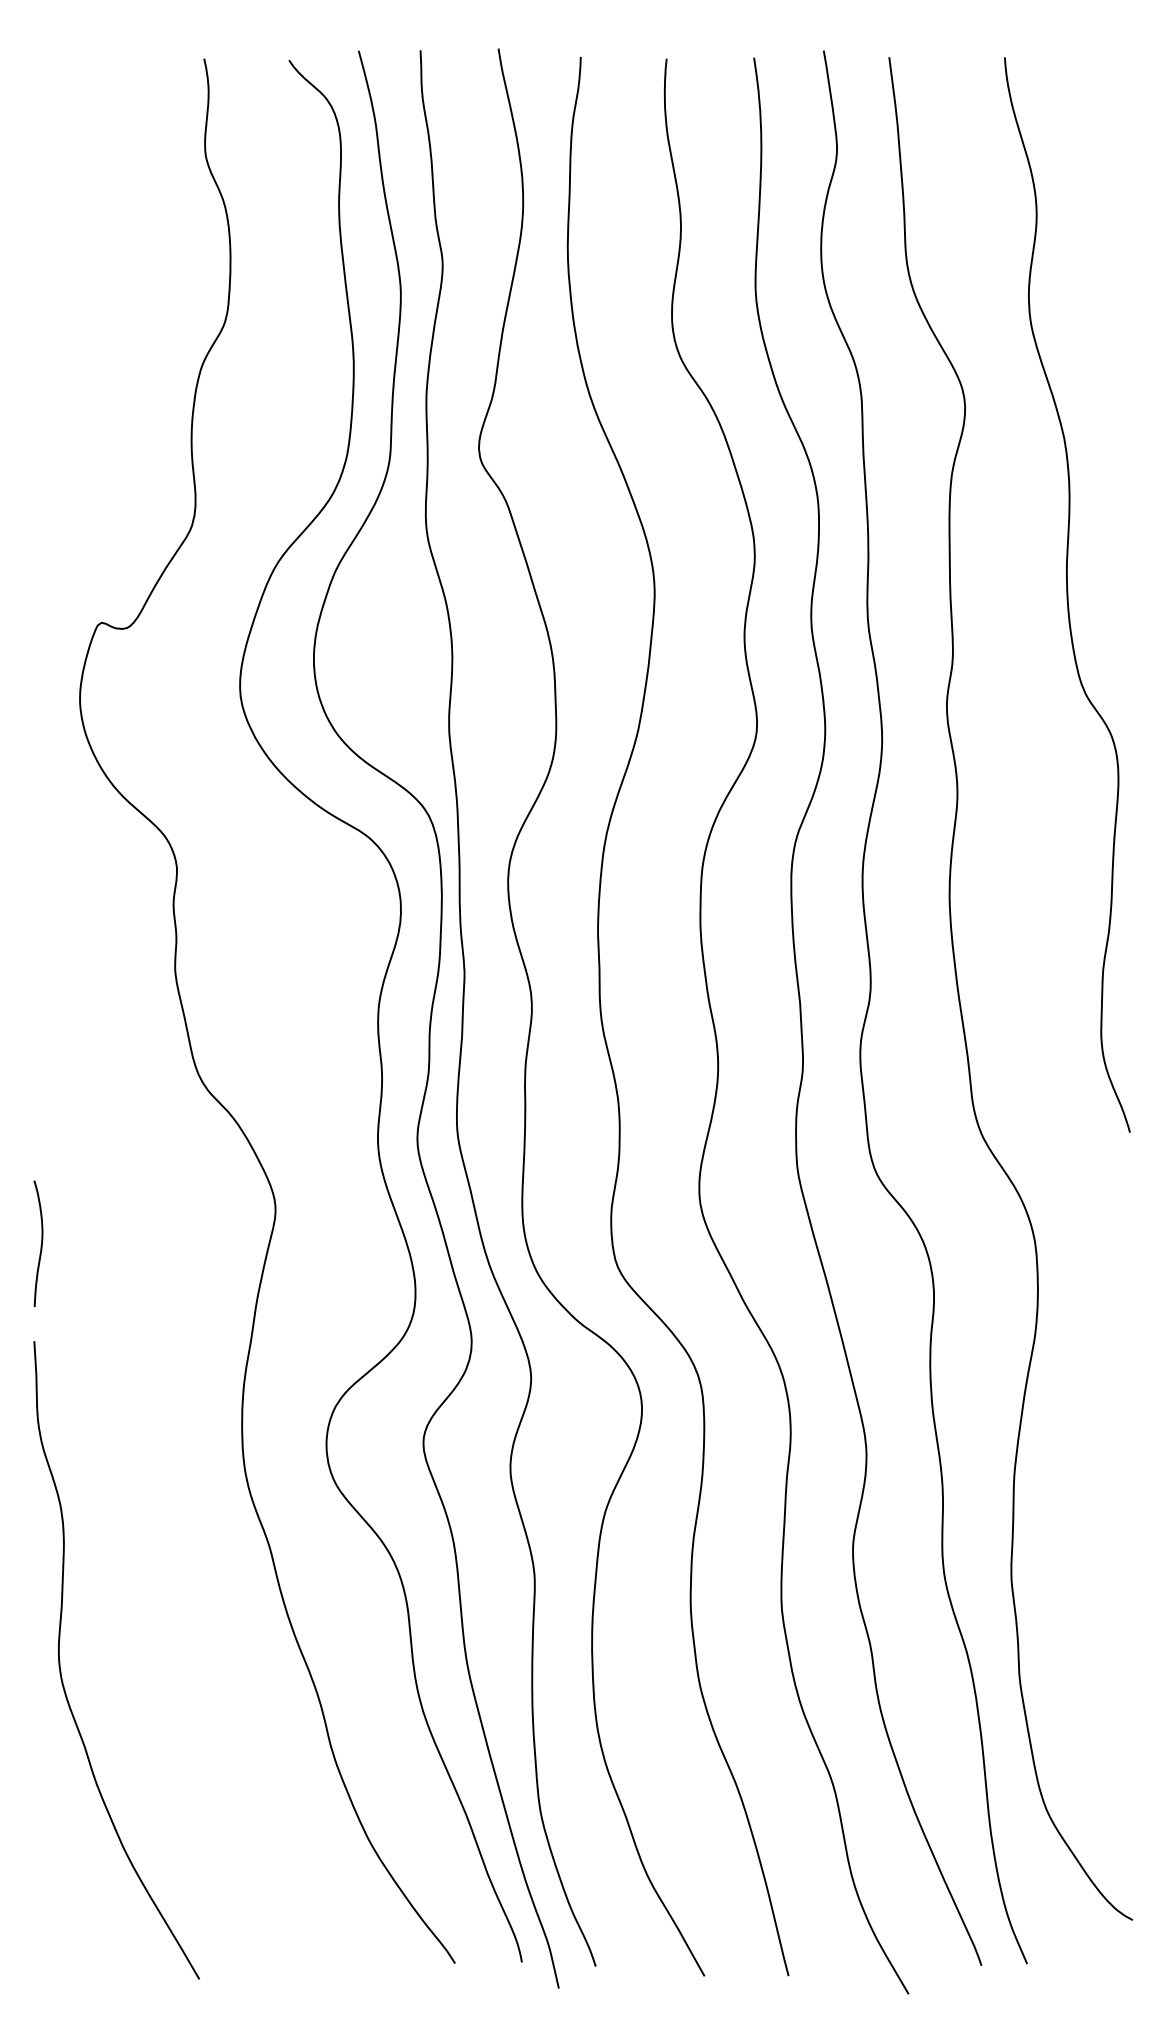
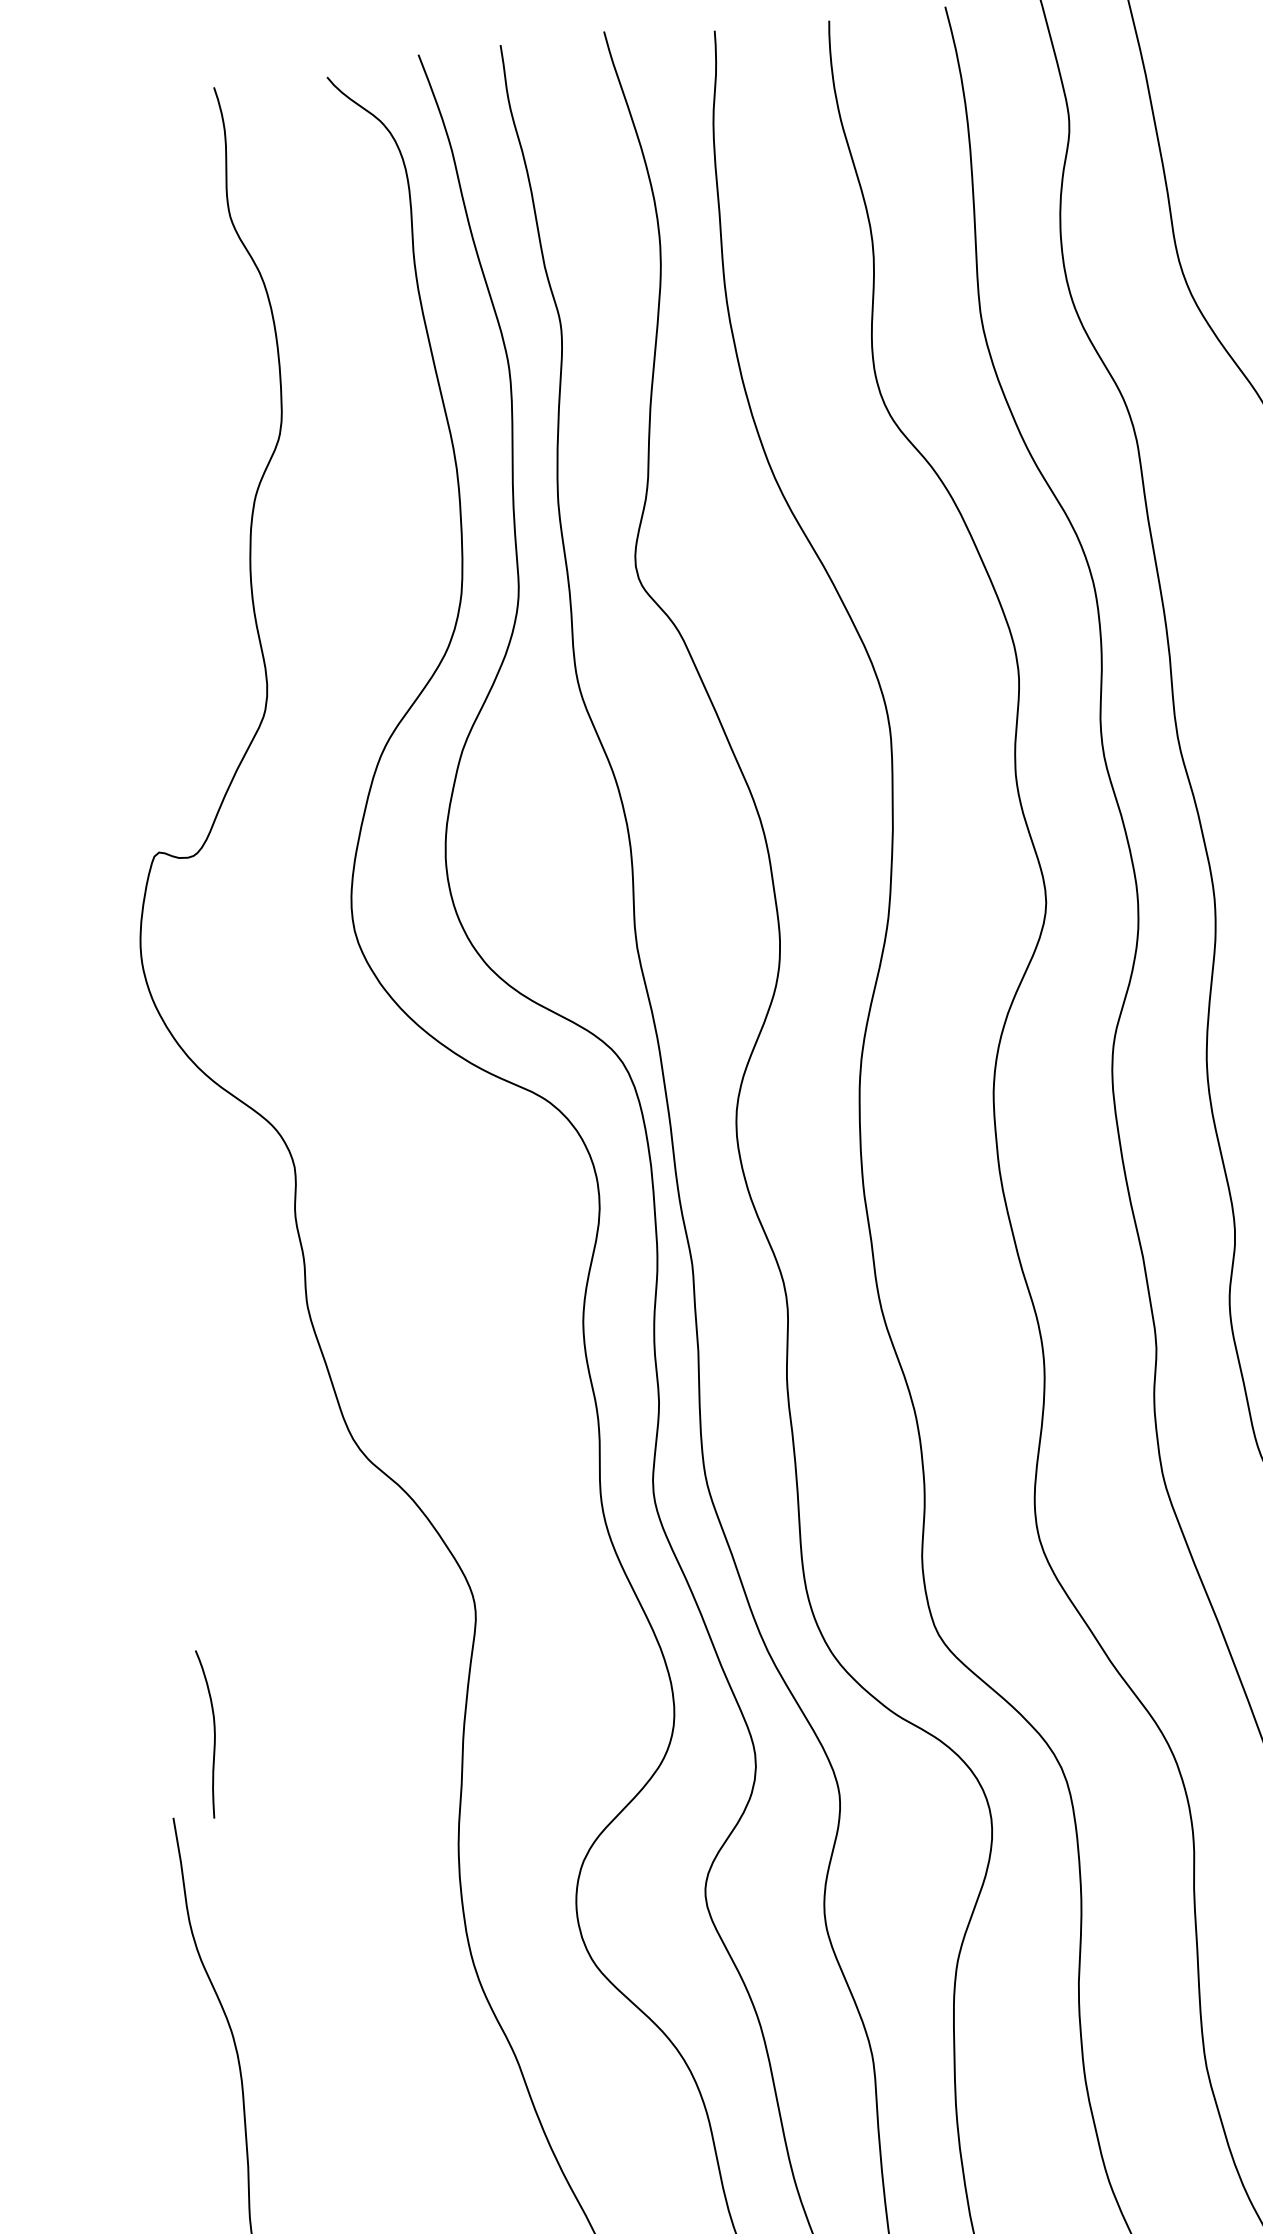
curve: (40, 1245) -> (213, 1735), moved

